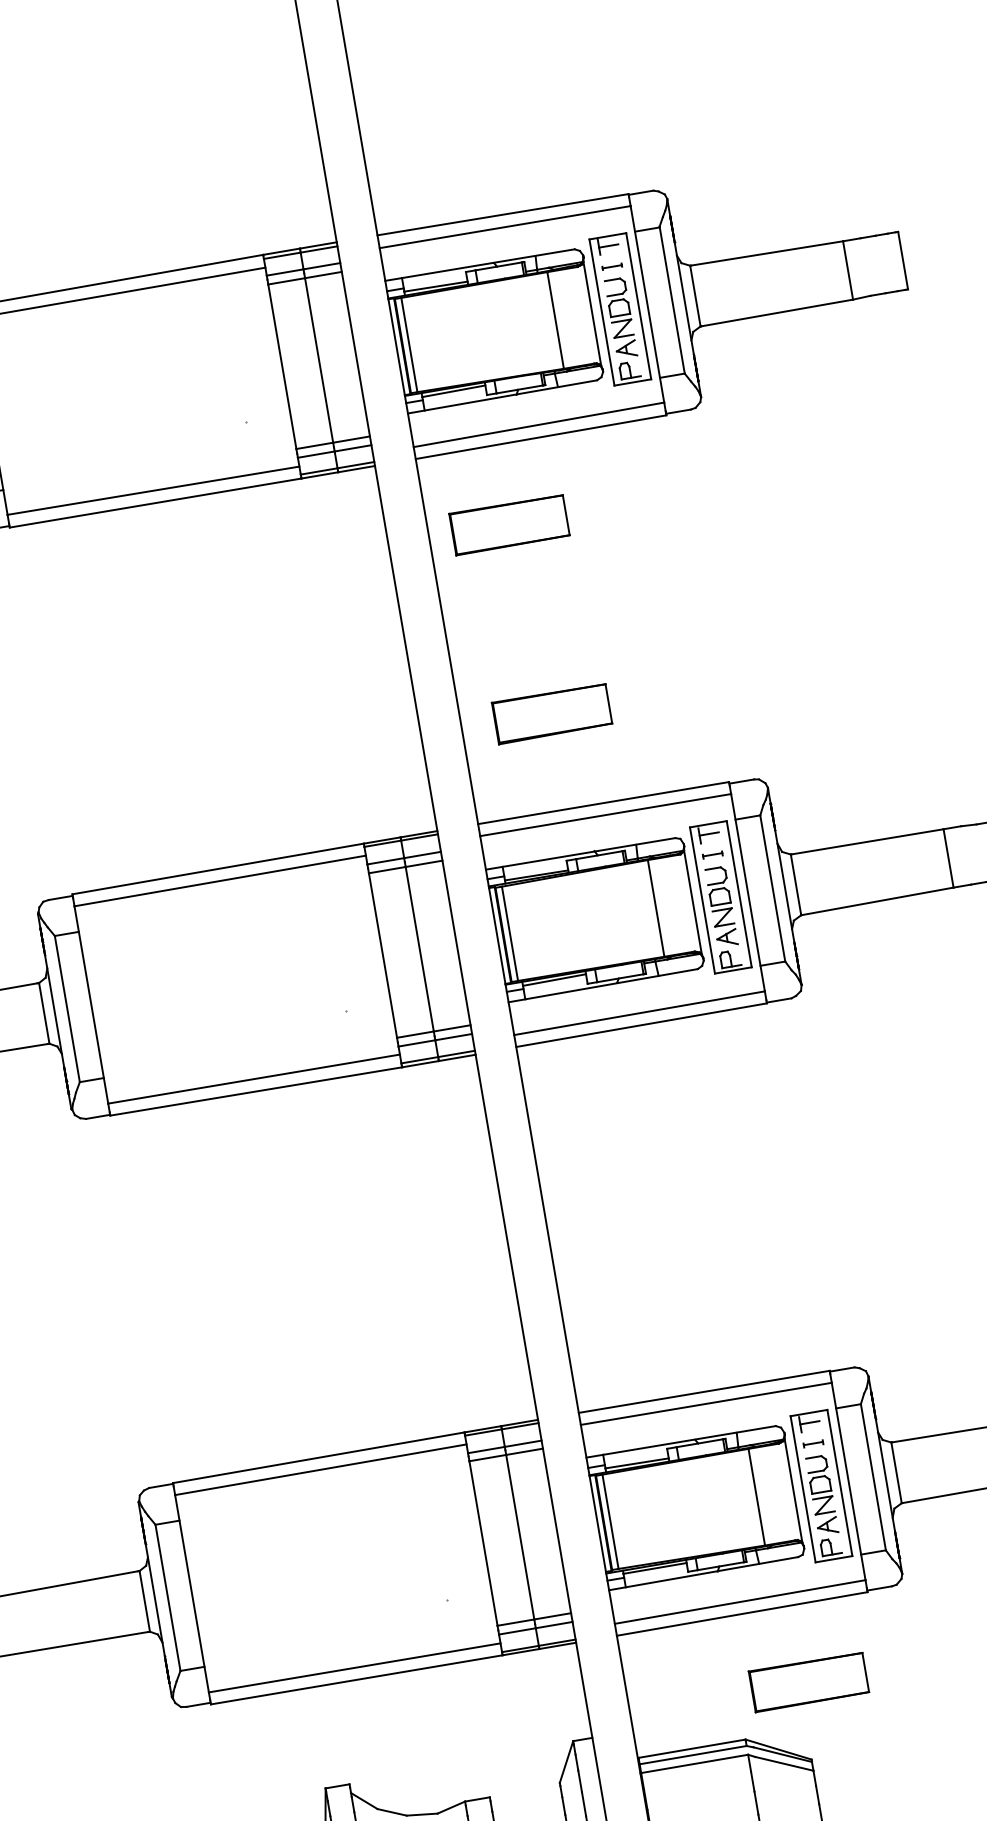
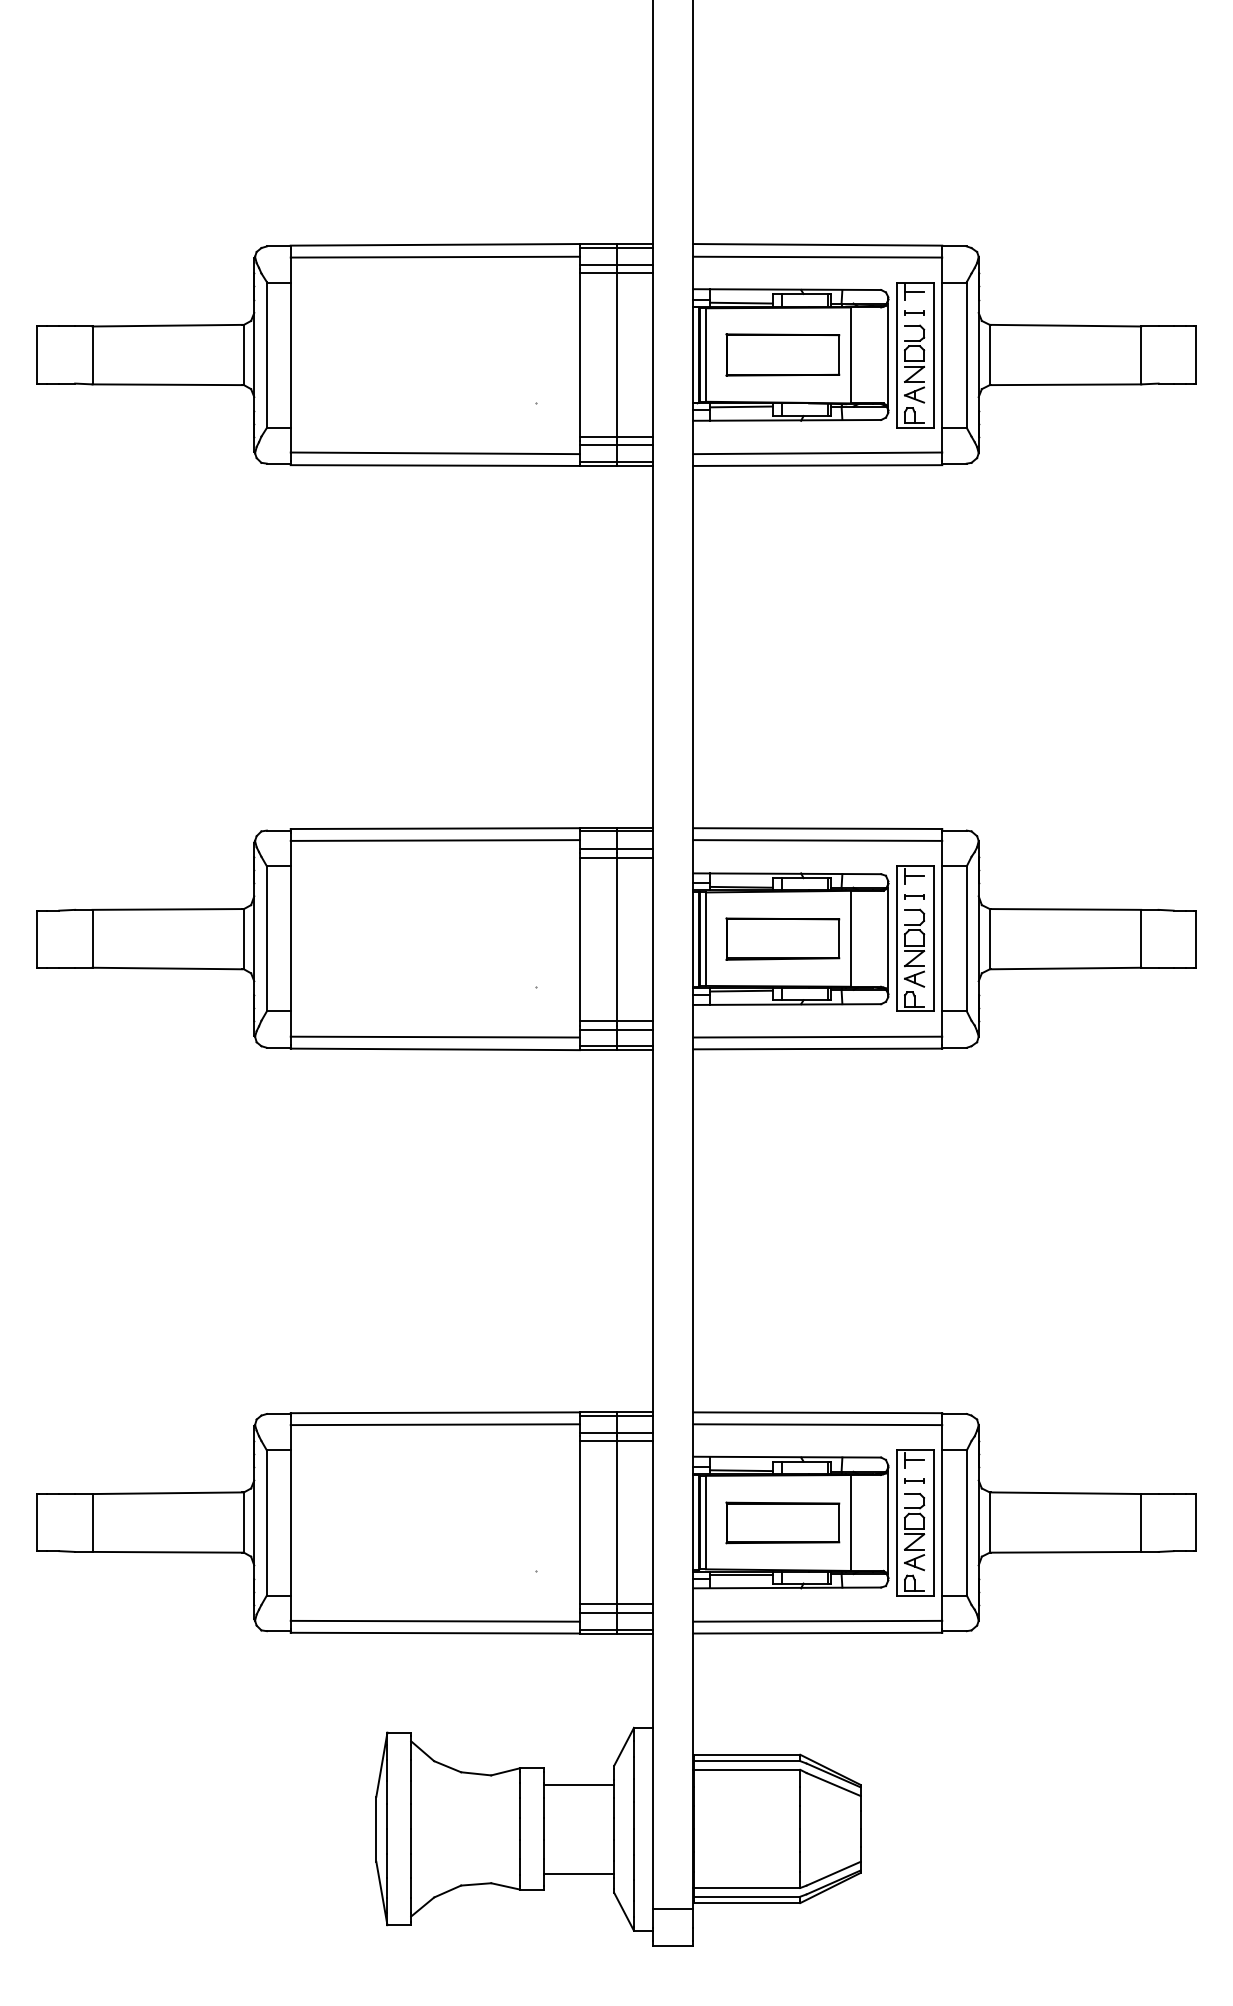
part: (508, 524) -> (782, 354), moved
part: (551, 713) -> (782, 938), moved
part: (808, 1681) -> (782, 1522), moved
line: (528, 1807) -> (579, 1784), added

